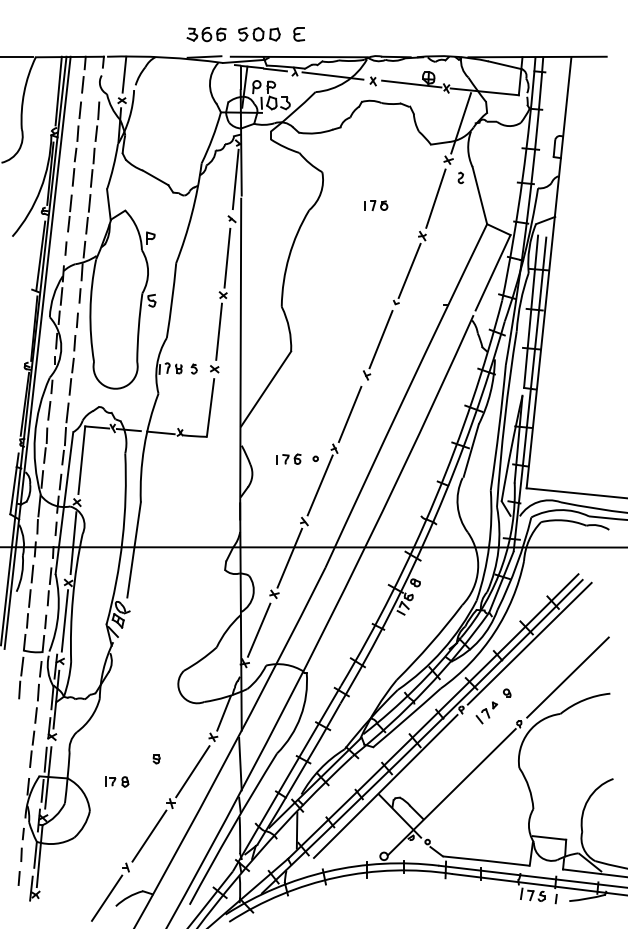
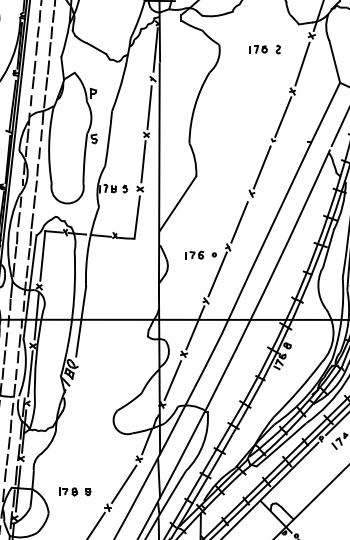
part: (460, 177) -> (278, 49), moved
part: (376, 205) -> (258, 49), moved
part: (156, 759) -> (88, 492), moved

